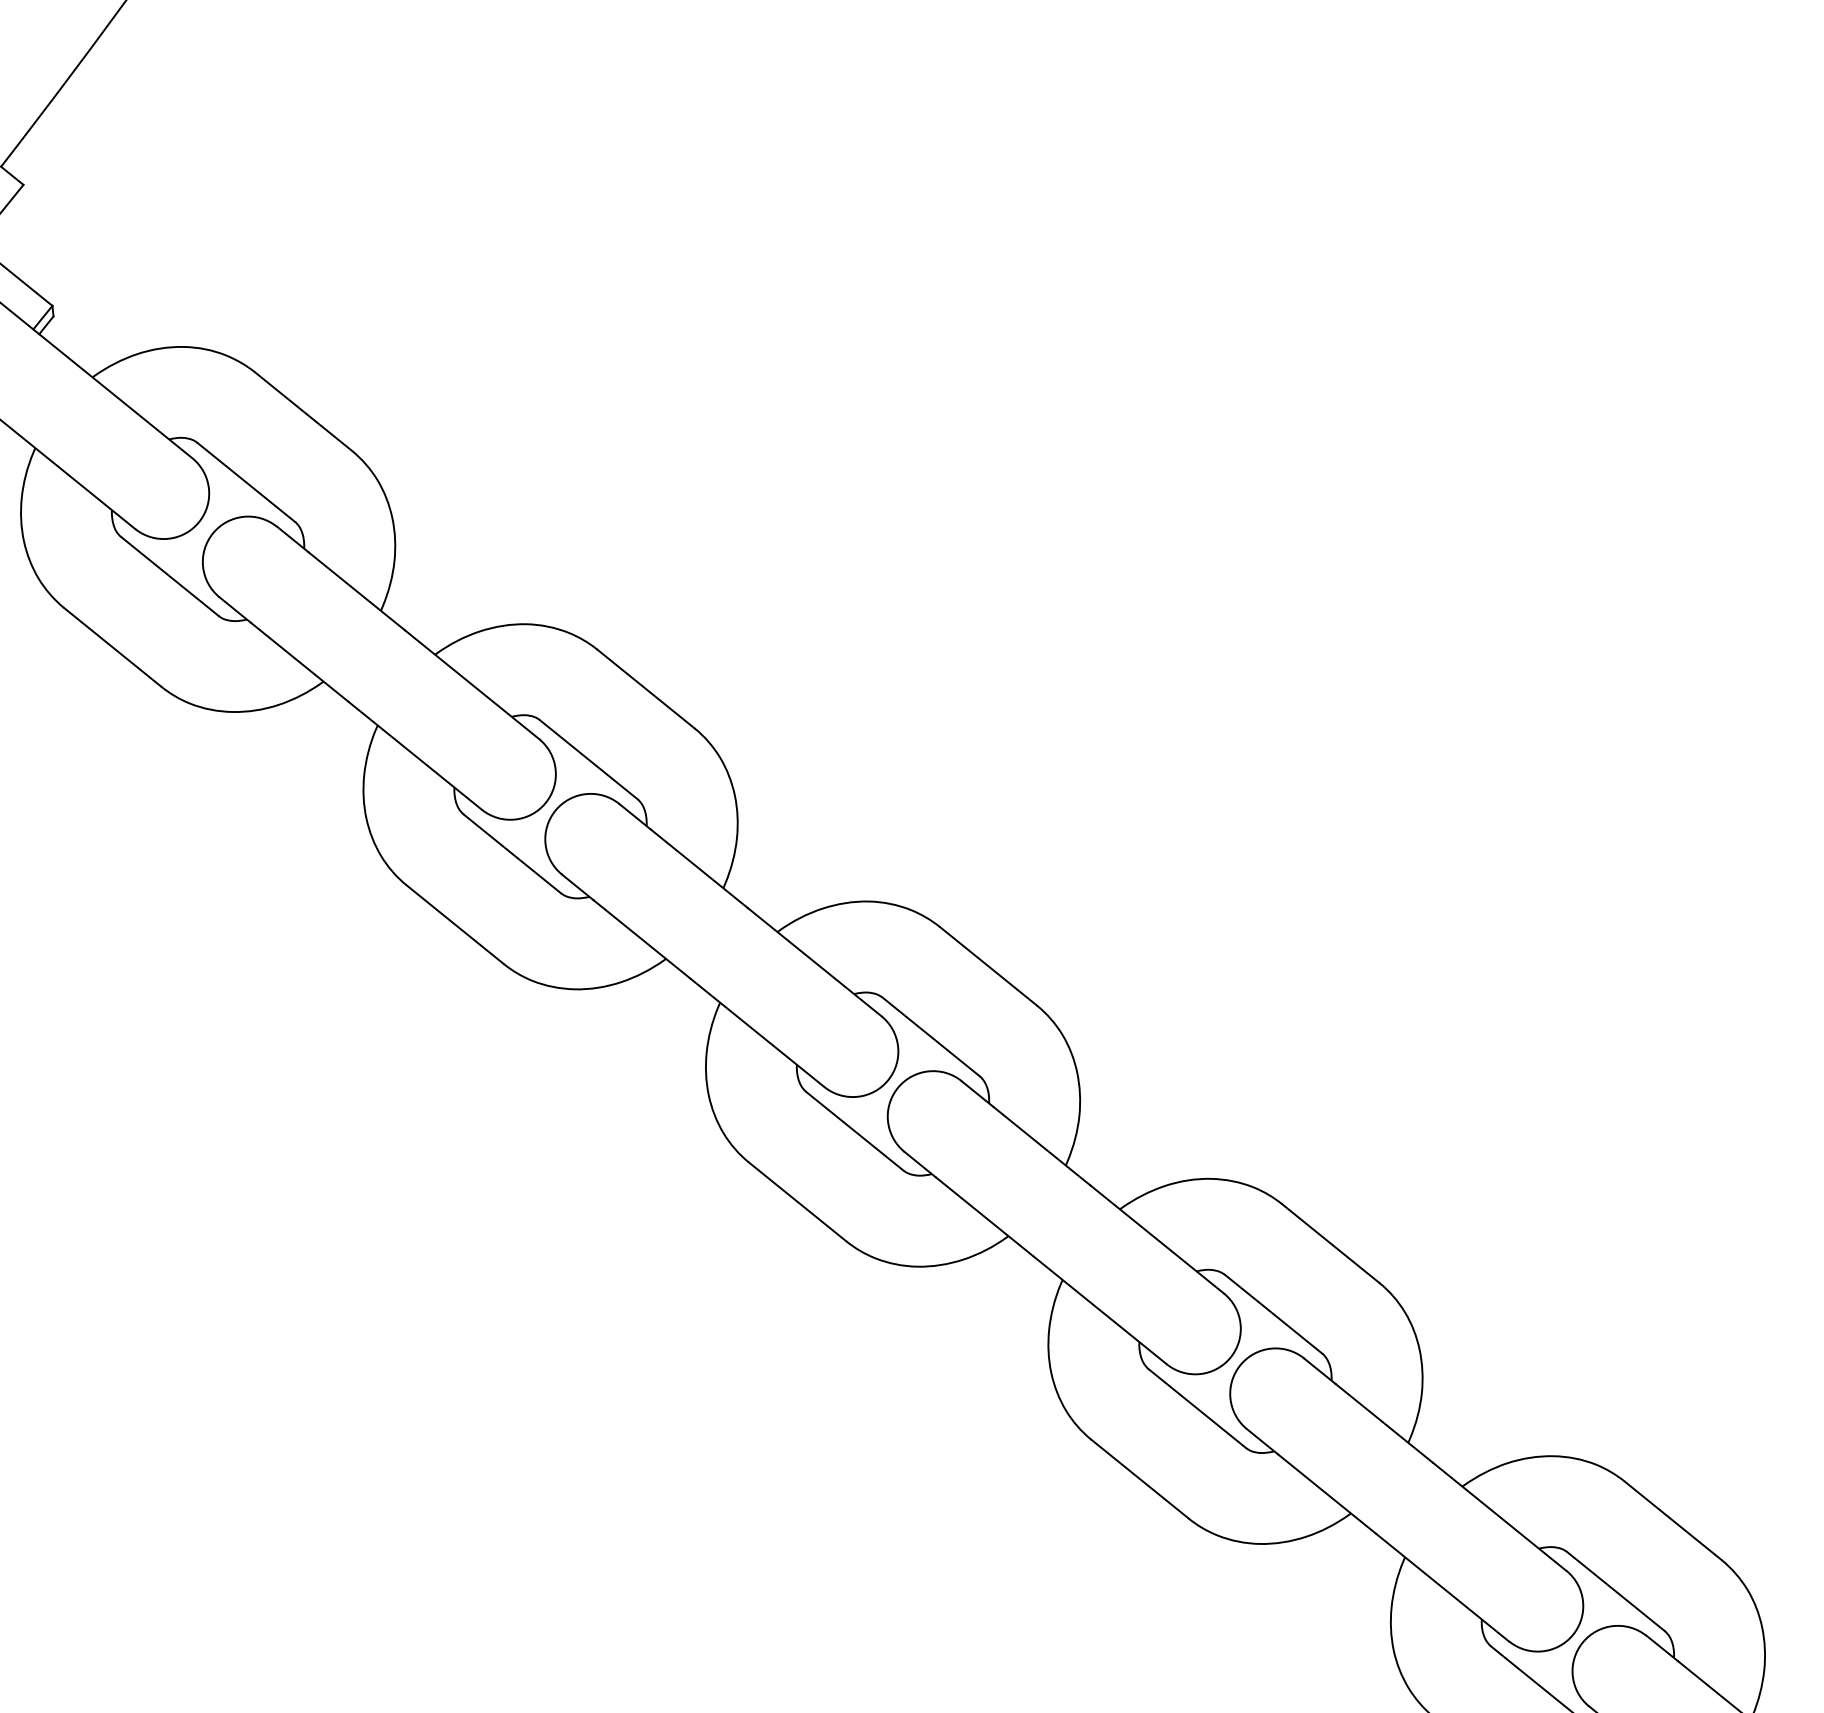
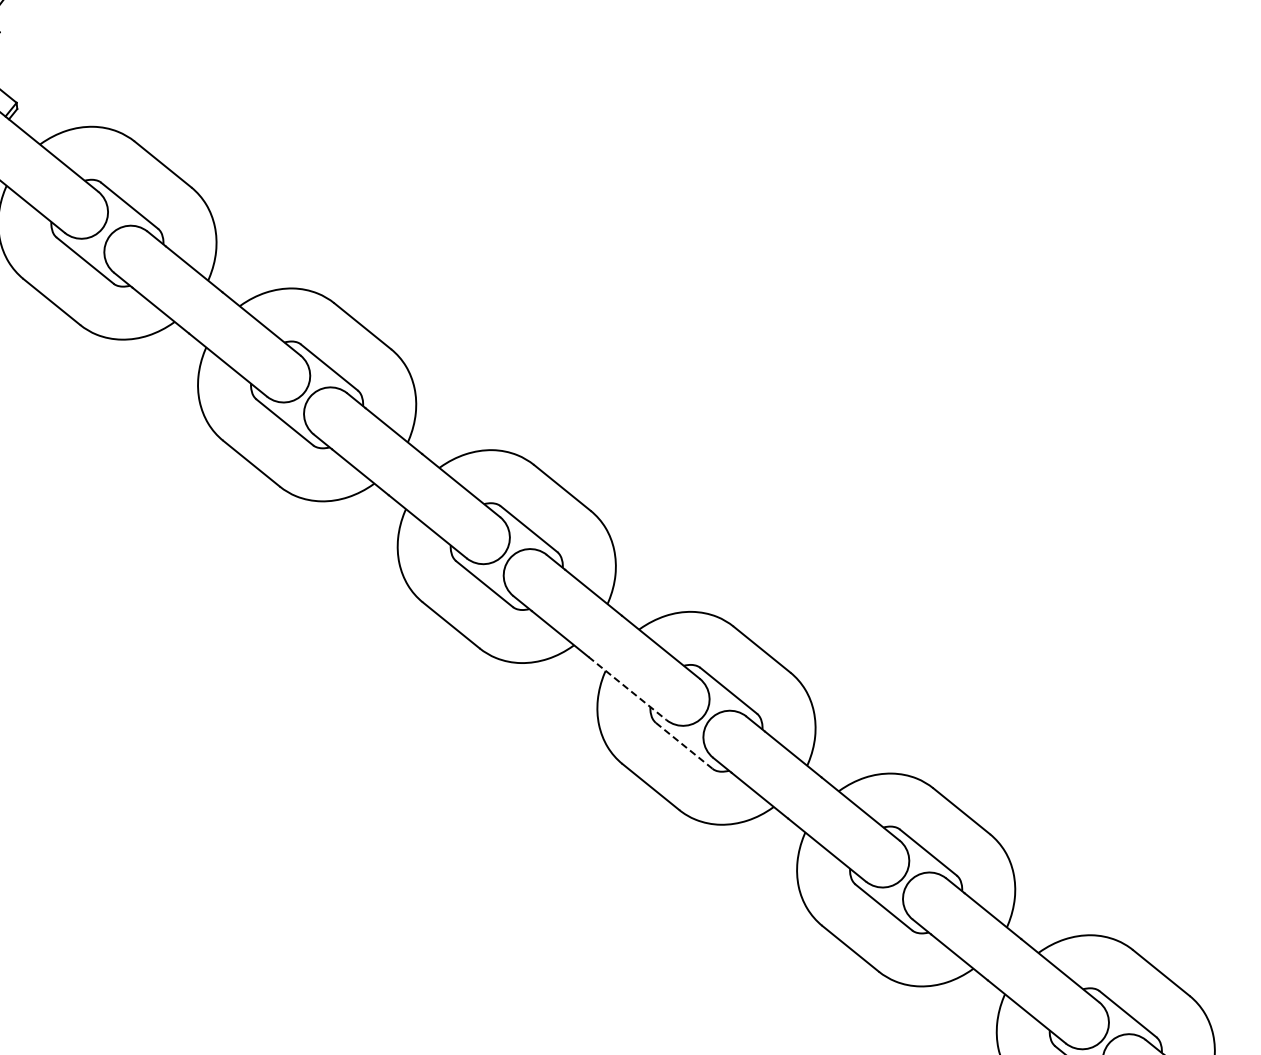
line: (1100, 1310) -> (627, 688), solid -> dashed
line: (1197, 1409) -> (684, 746), solid -> dashed

